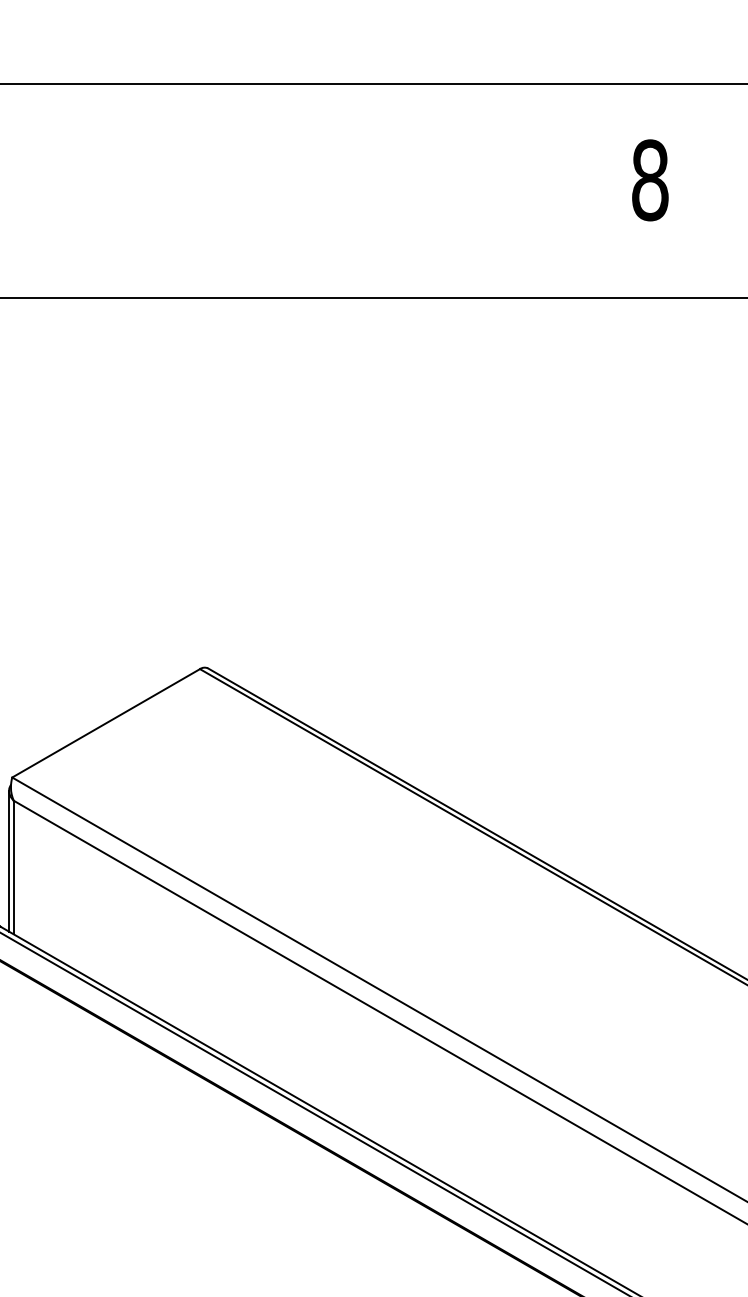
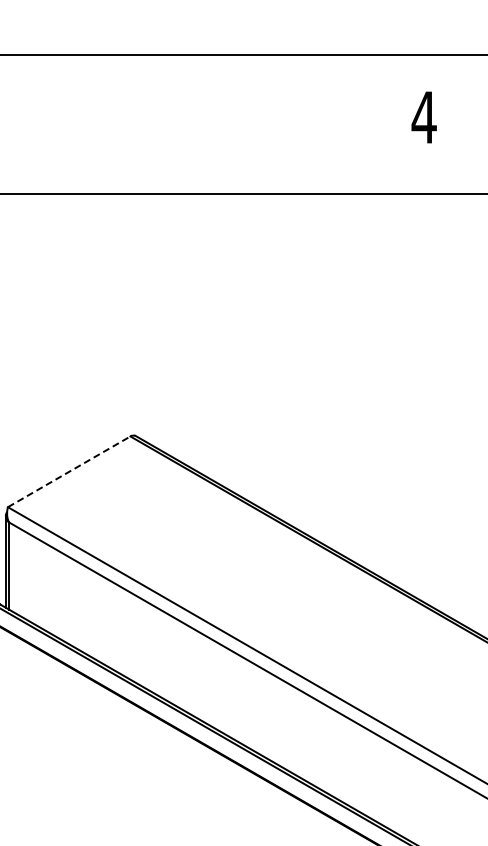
text: (649, 180) -> (423, 117), 8 -> 4
line: (106, 722) -> (69, 471), solid -> dashed

